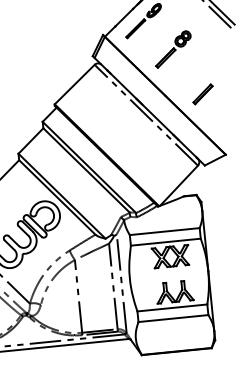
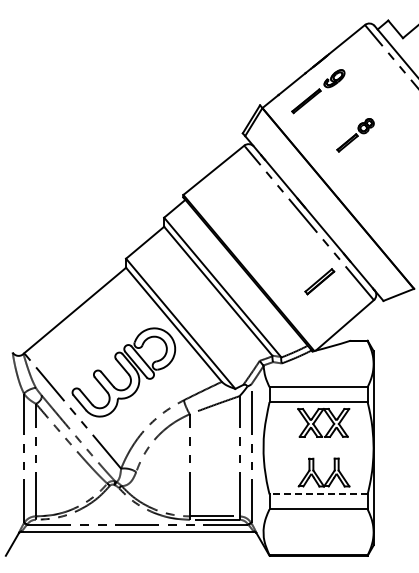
part: (173, 49) -> (355, 135), size x0.7
part: (202, 94) -> (319, 281), moved
line: (172, 308) -> (318, 494), solid -> dashed

